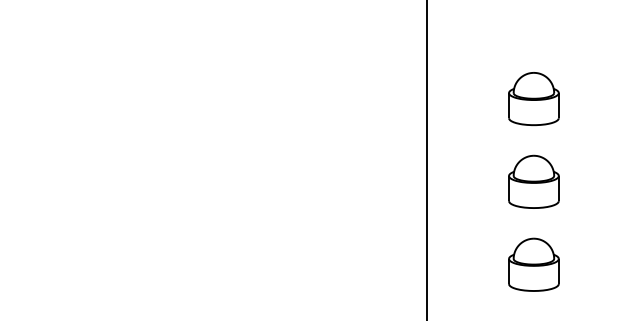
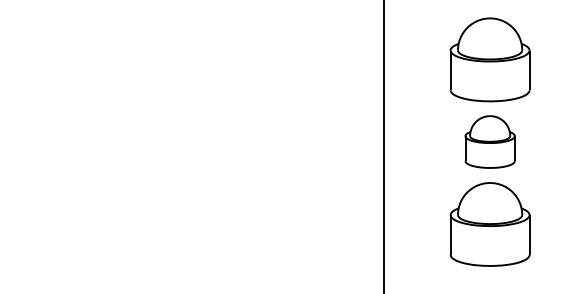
part: (533, 98) -> (489, 59), size x1.6
part: (533, 264) -> (489, 223), size x1.6

